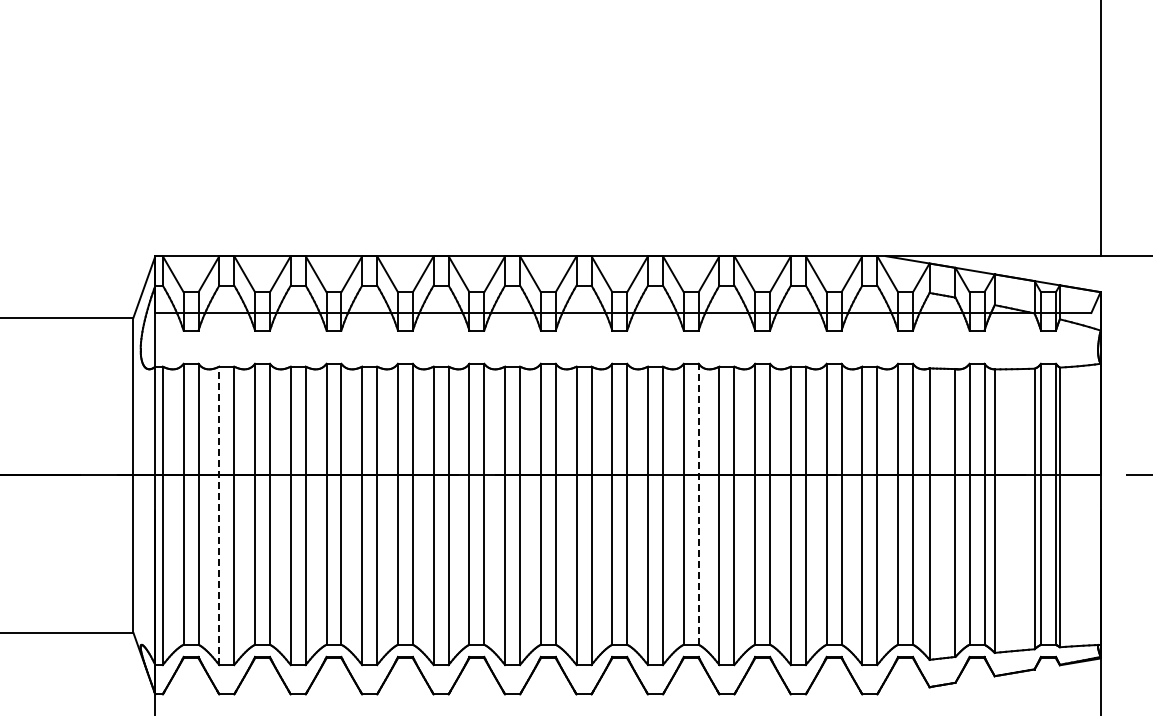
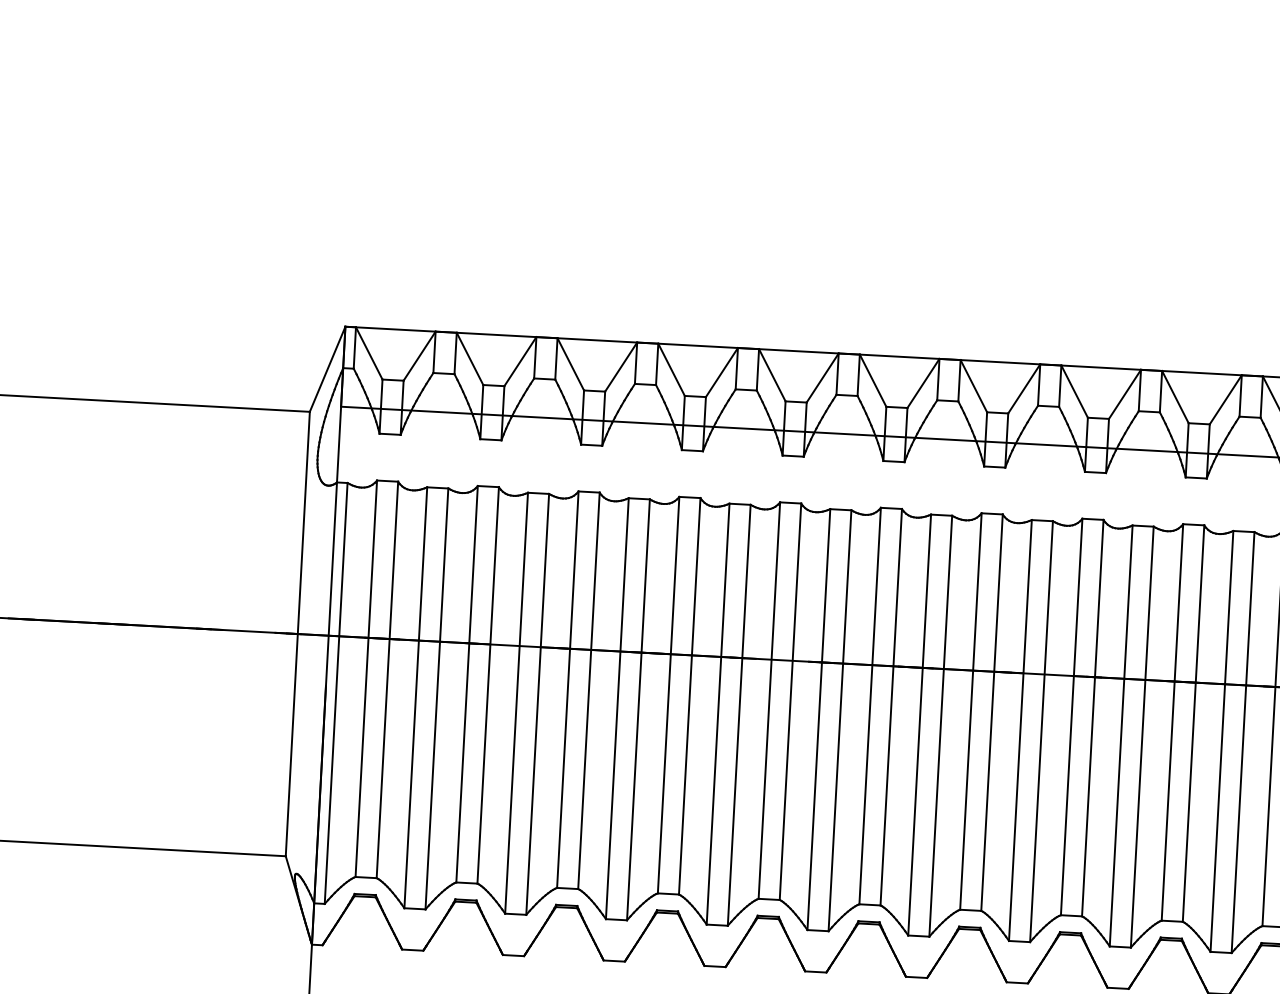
line: (698, 504) -> (1092, 718), dashed -> solid
line: (219, 515) -> (416, 697), dashed -> solid

